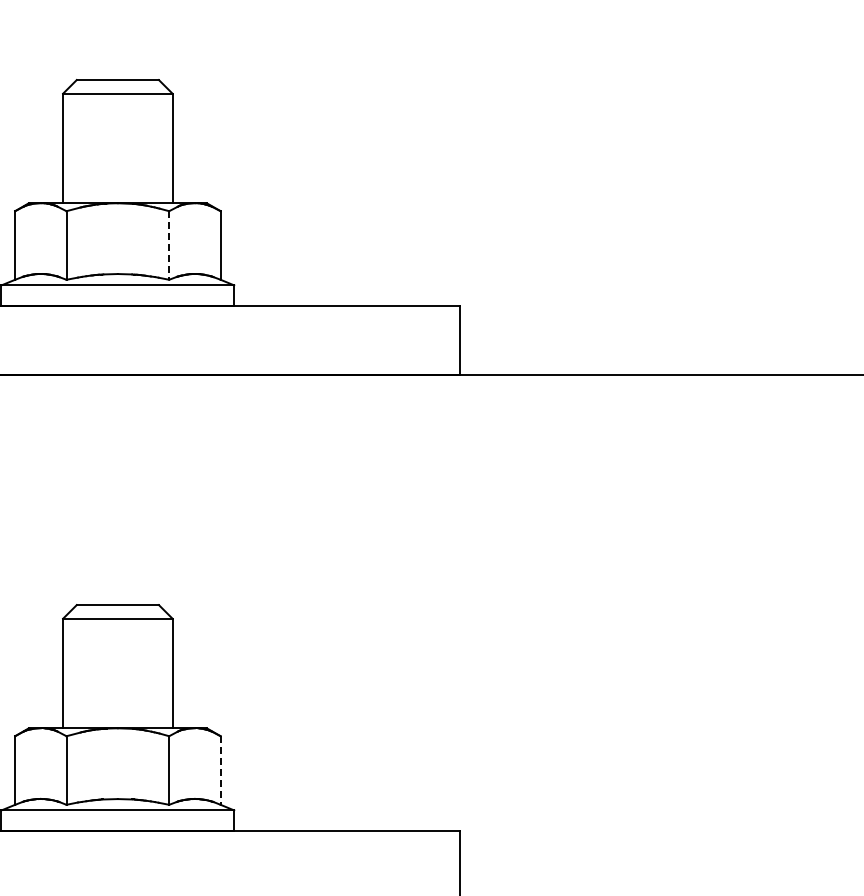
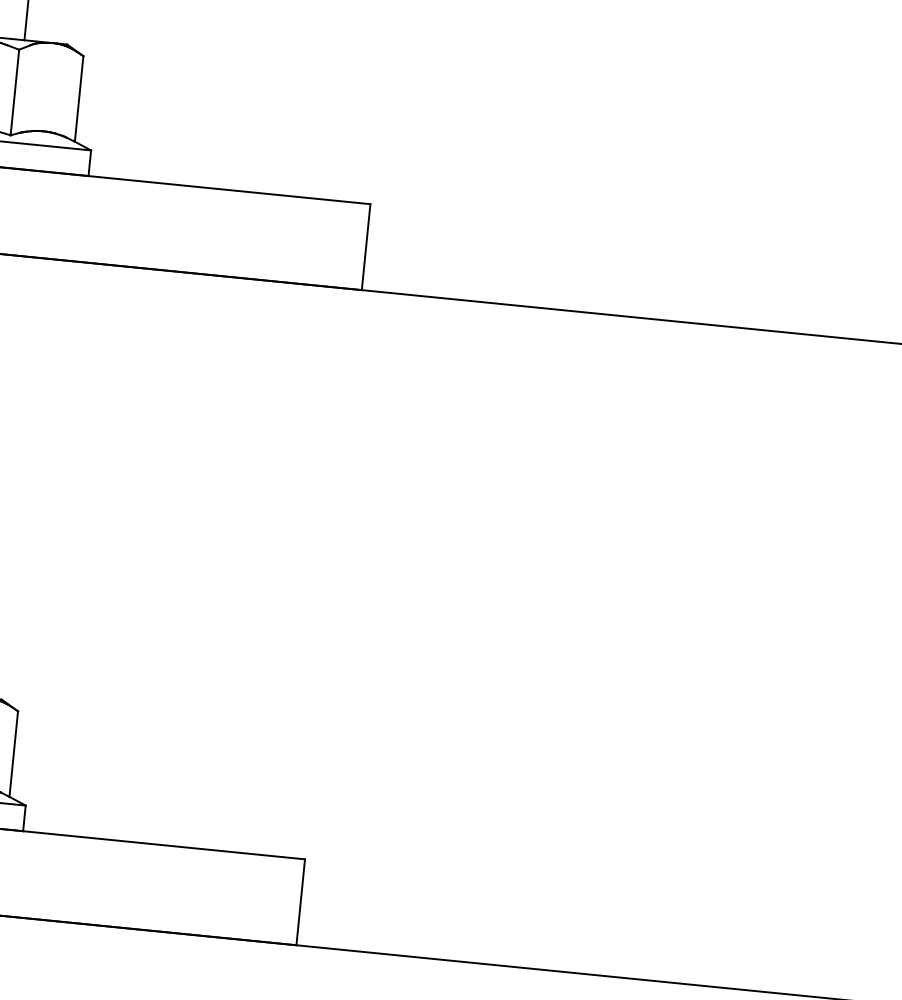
line: (169, 245) -> (15, 92), dashed -> solid
line: (220, 771) -> (13, 755), dashed -> solid

